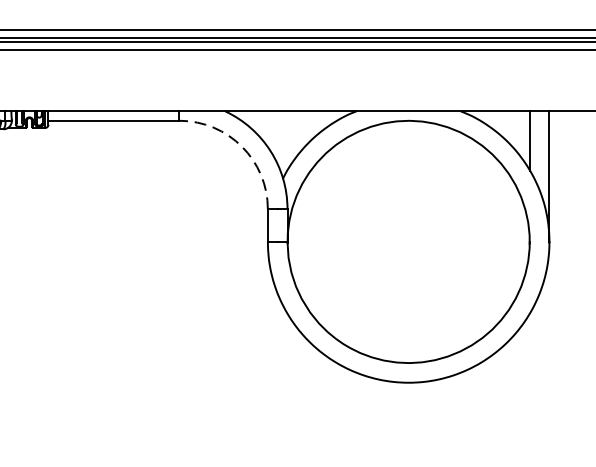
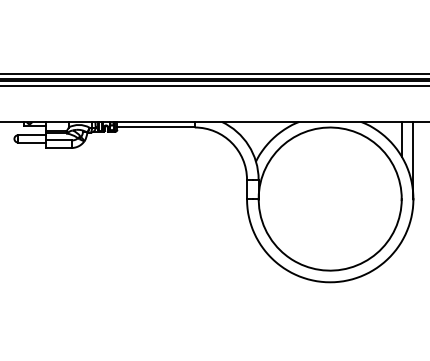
arc: (241, 146) -> (231, 142), dashed -> solid

